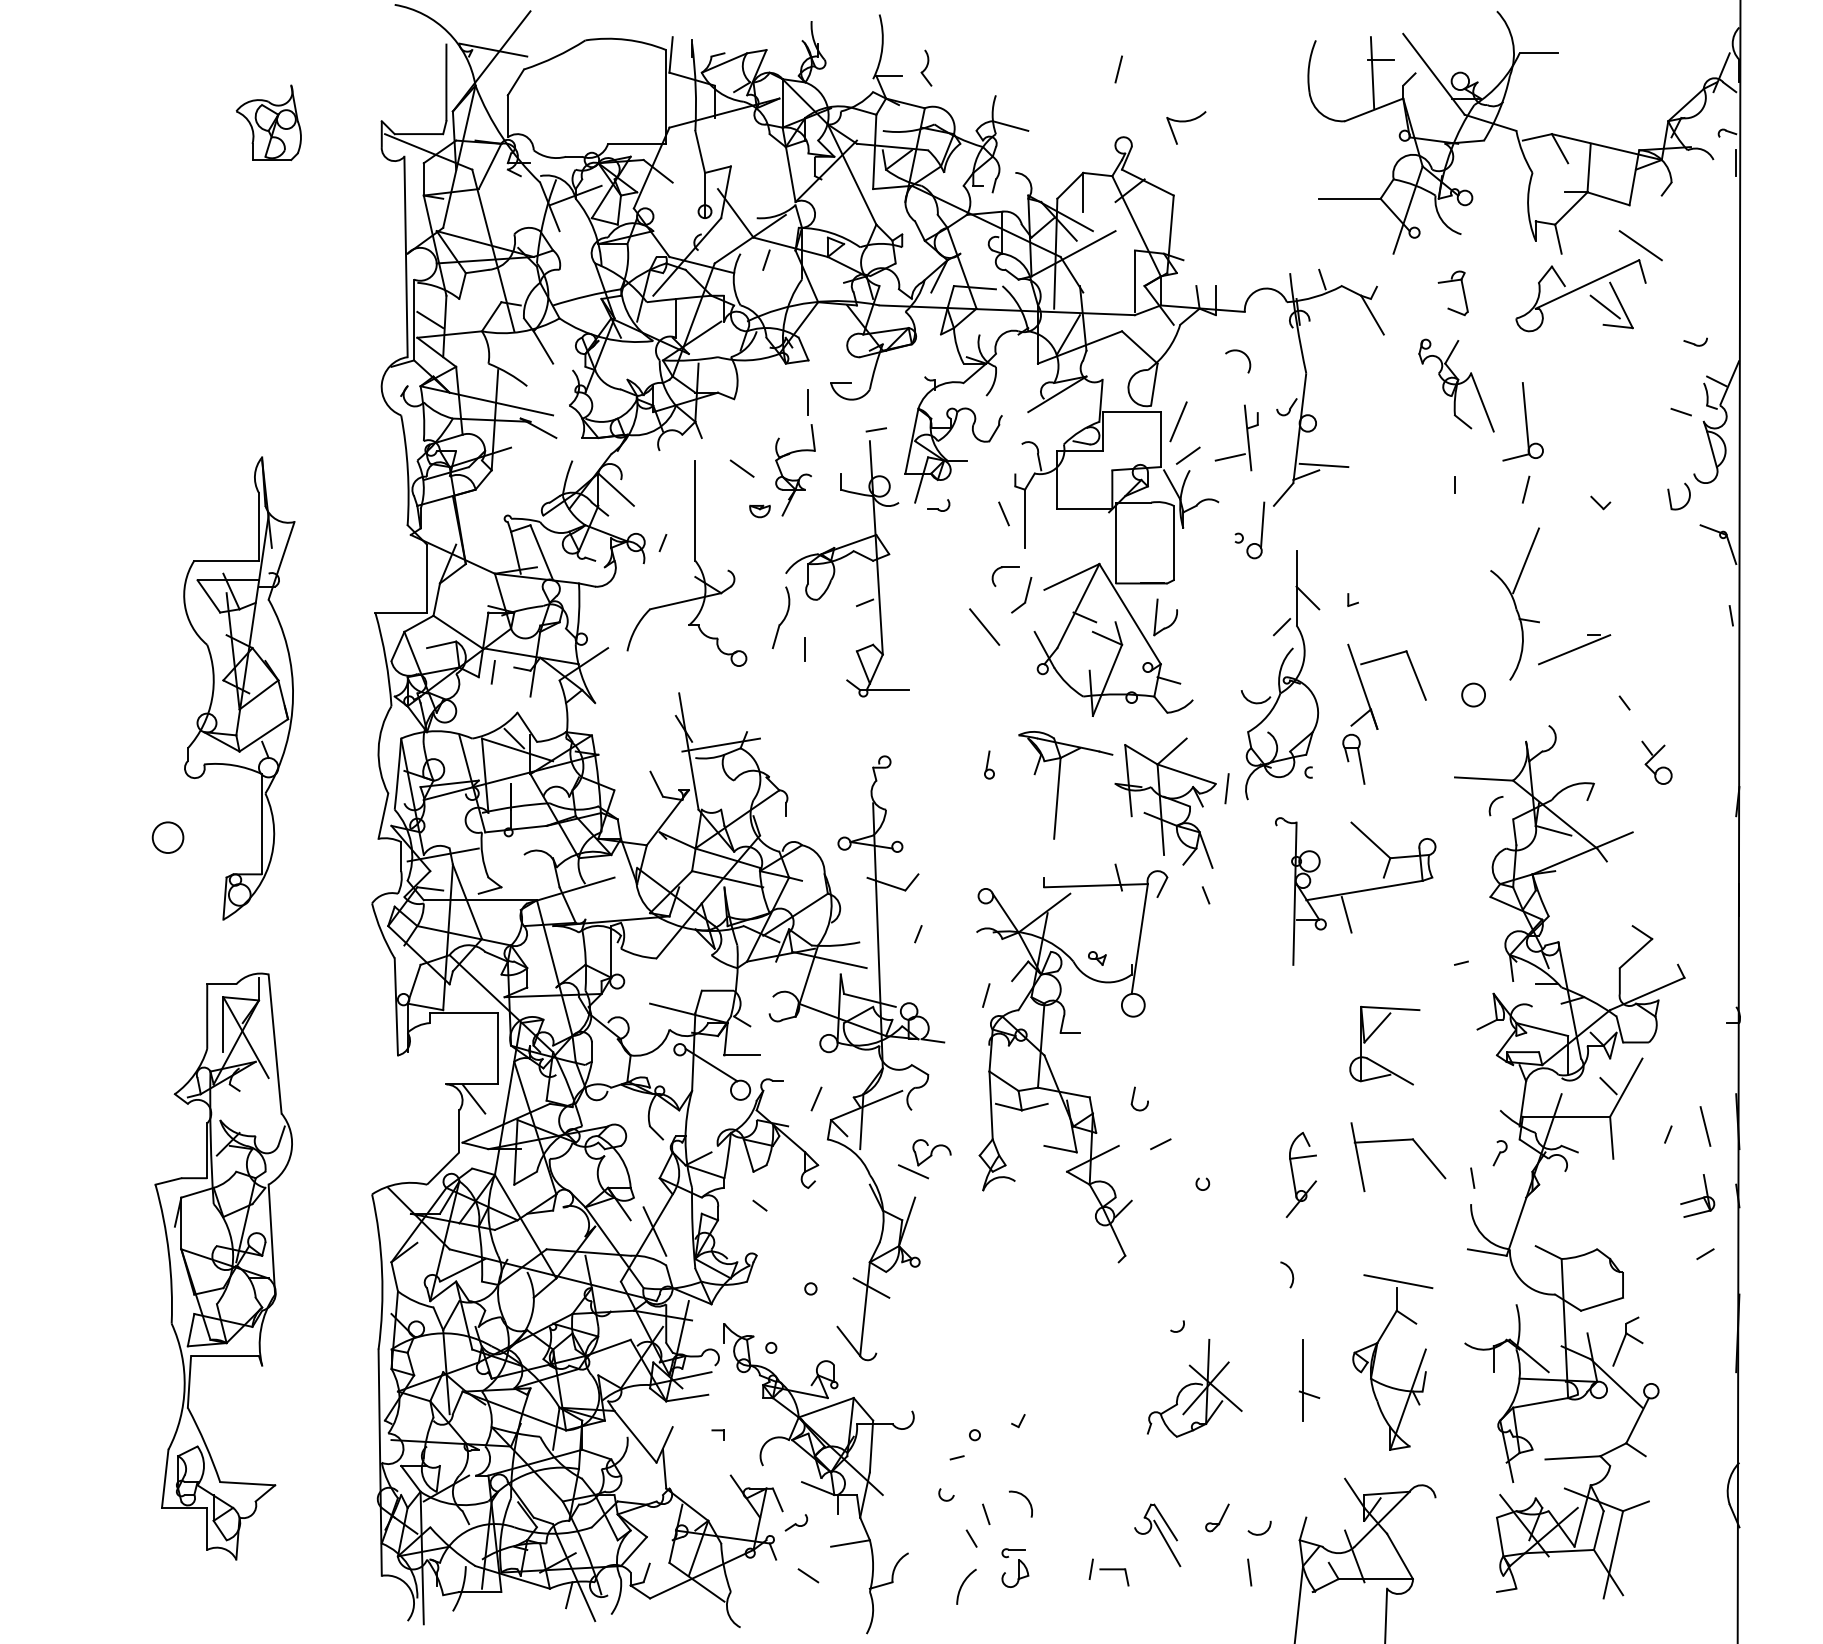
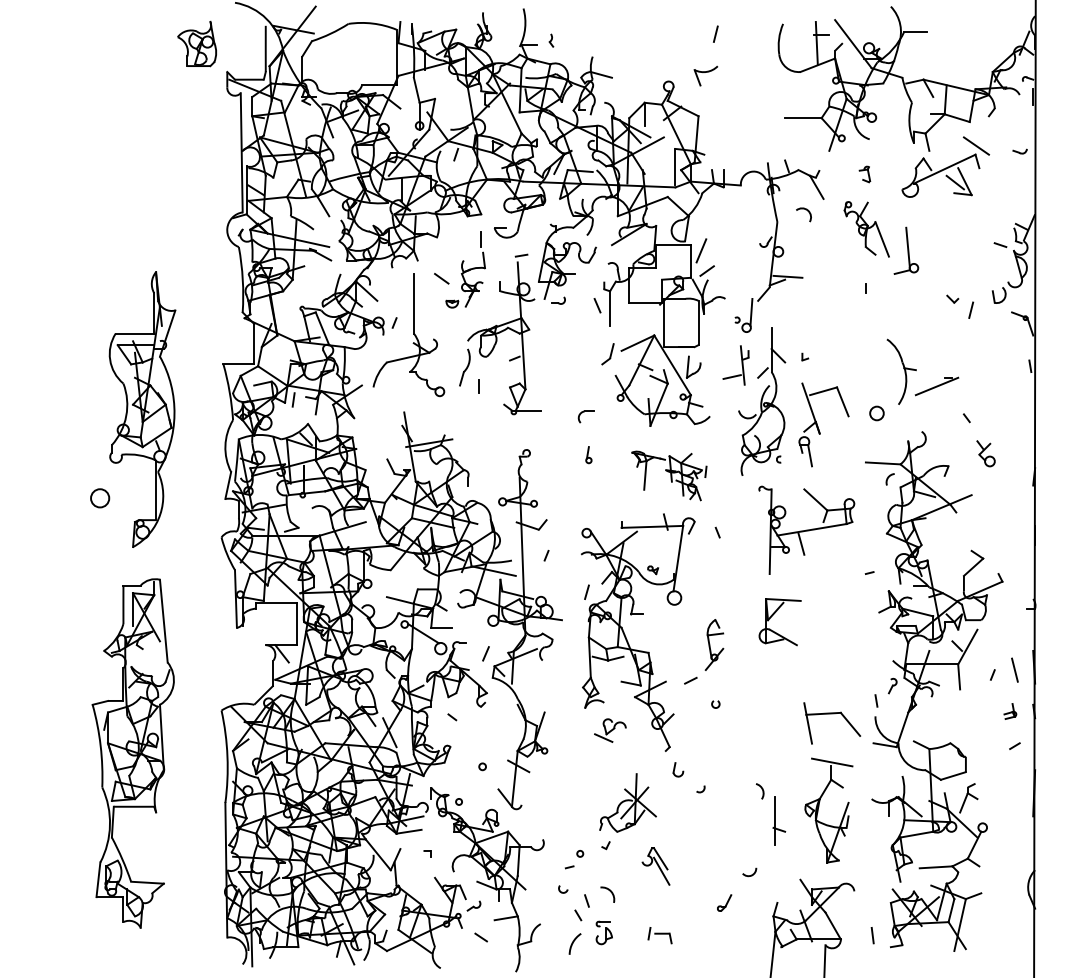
part: (926, 68) -> (551, 40), size x0.6
line: (1118, 68) -> (715, 33), moved
part: (267, 122) -> (196, 43), moved
part: (1452, 293) -> (864, 174), size x0.6
part: (1694, 342) -> (1019, 151), moved
arc: (1240, 353) -> (805, 210), moved
part: (1235, 437) -> (735, 365), moved
line: (1526, 488) -> (971, 309), moved
line: (1524, 560) -> (907, 333), removed
part: (1003, 575) -> (585, 416), moved
line: (983, 626) -> (585, 372), removed
part: (1124, 799) -> (669, 475), size x0.6
part: (1373, 1034) -> (773, 615), moved
part: (1140, 1098) -> (678, 769), moved
part: (1398, 1142) -> (832, 714), moved
part: (924, 1158) -> (610, 730), moved
part: (1301, 1174) -> (714, 644), moved
part: (1698, 1195) -> (1010, 711), size x0.6
arc: (1291, 1274) -> (762, 791), moved
part: (1193, 1387) -> (627, 802), moved
arc: (1262, 1532) -> (751, 874), moved
part: (1156, 1535) -> (655, 866), moved
line: (1249, 1572) -> (872, 935), moved

